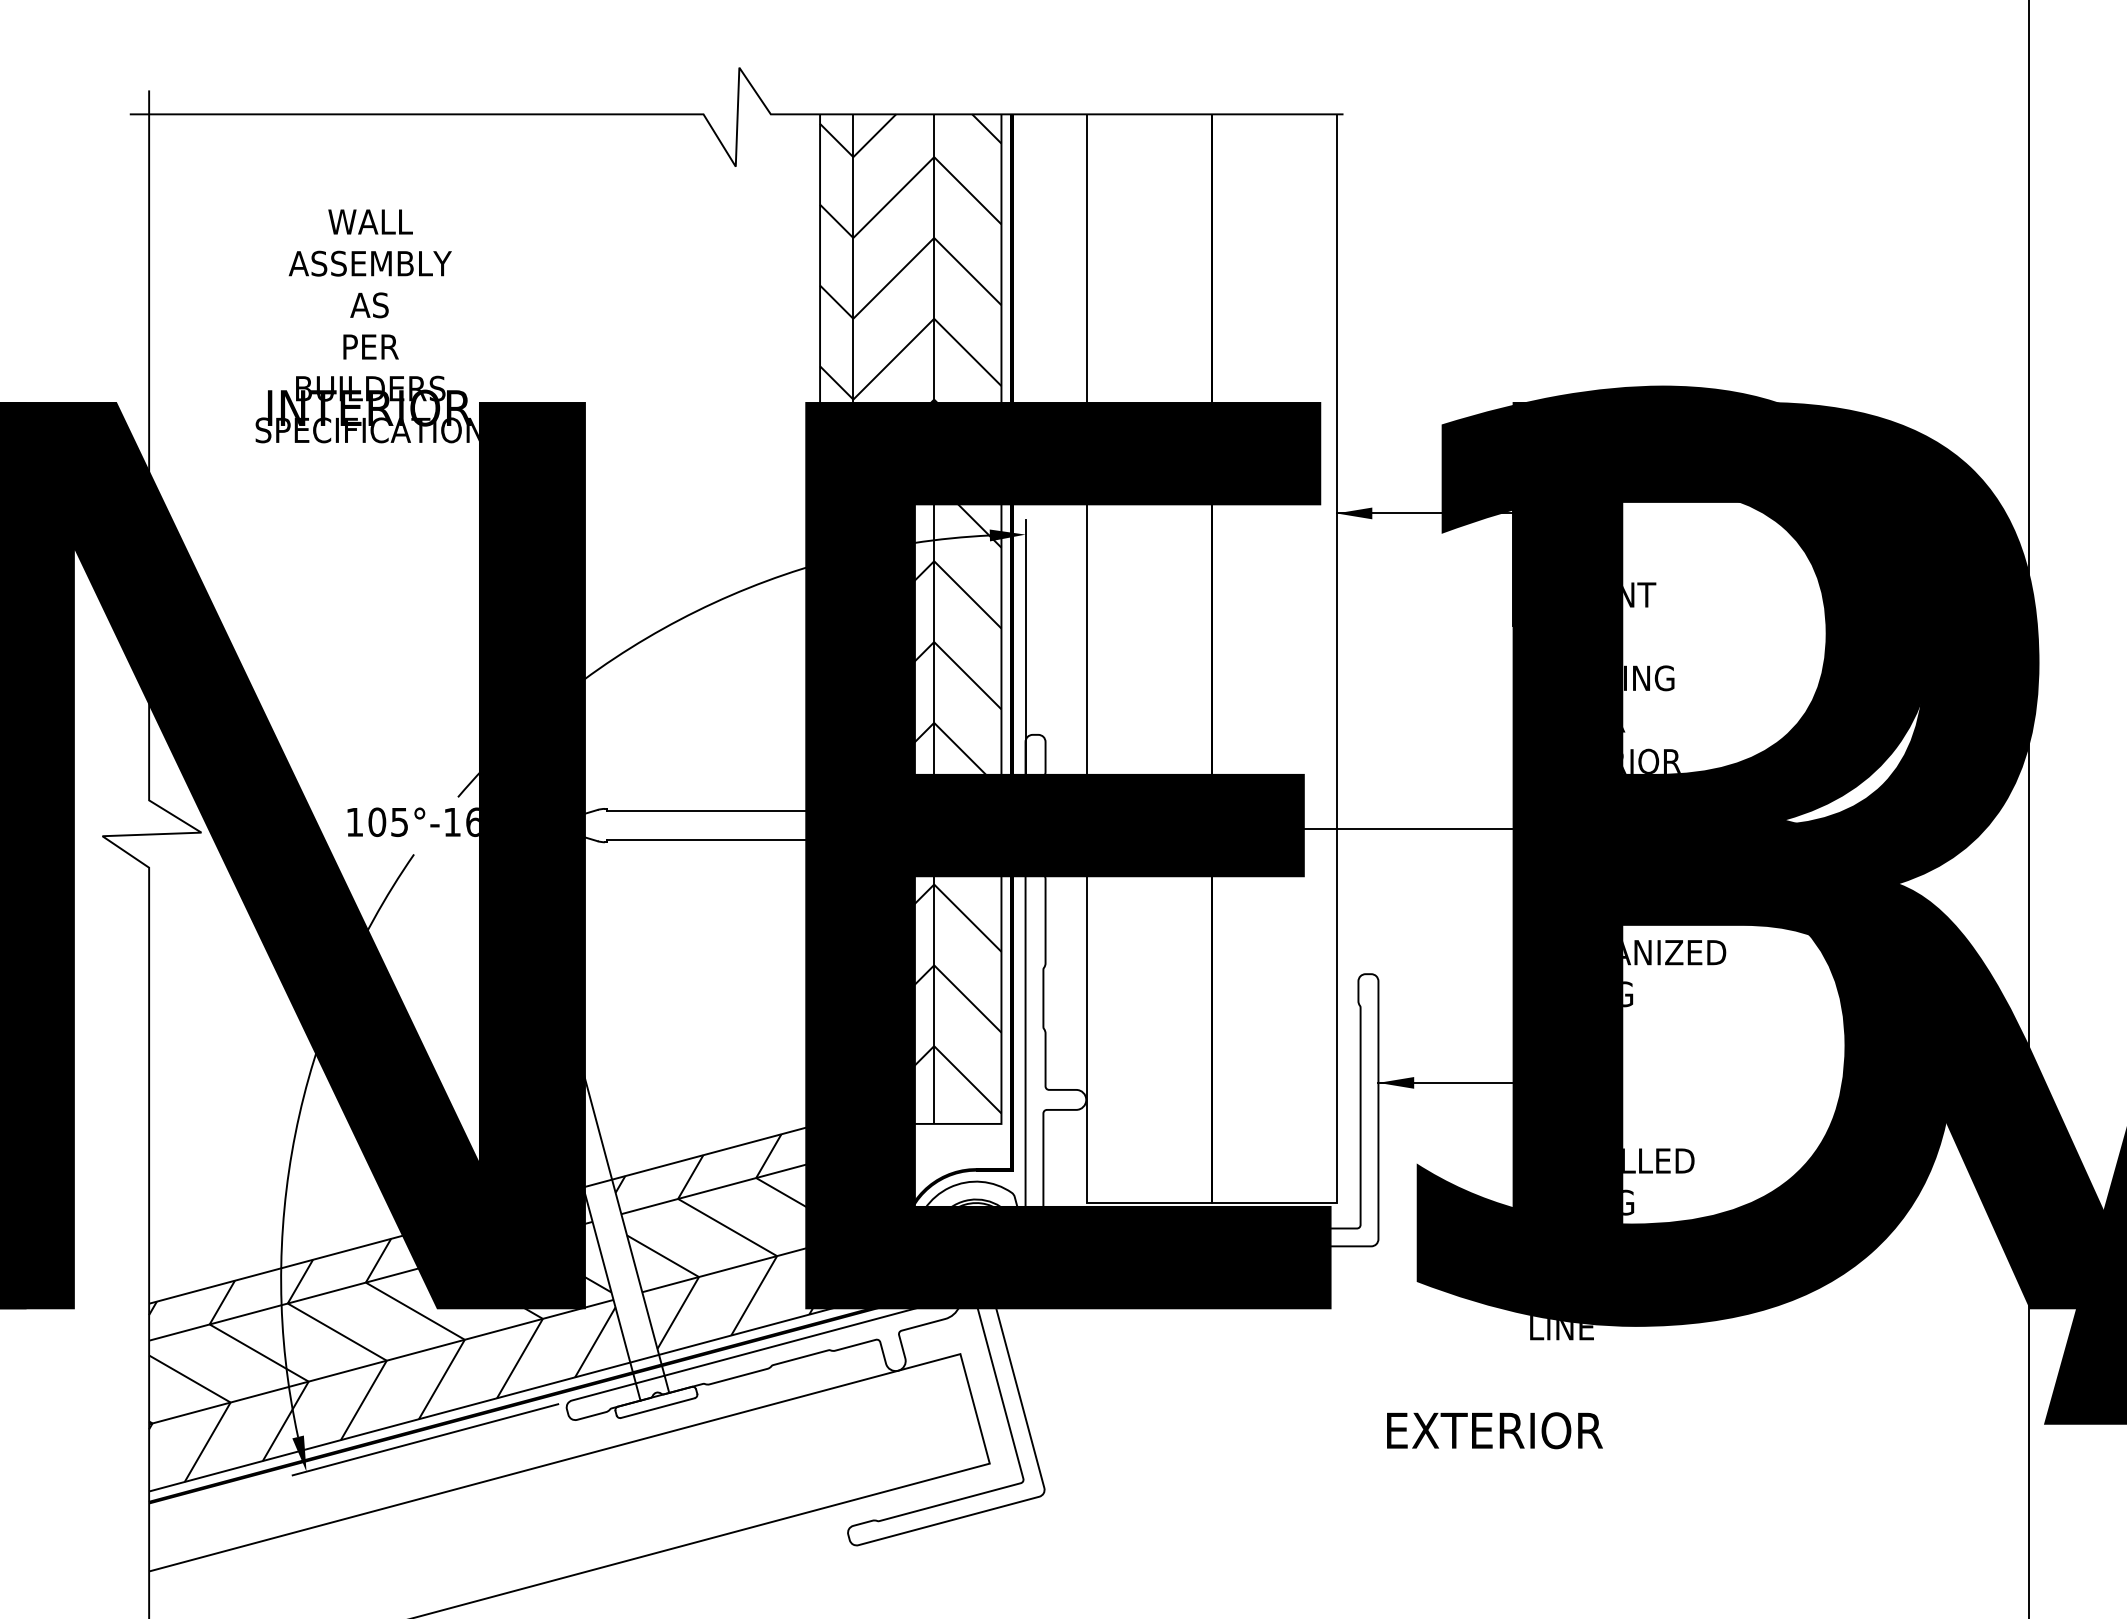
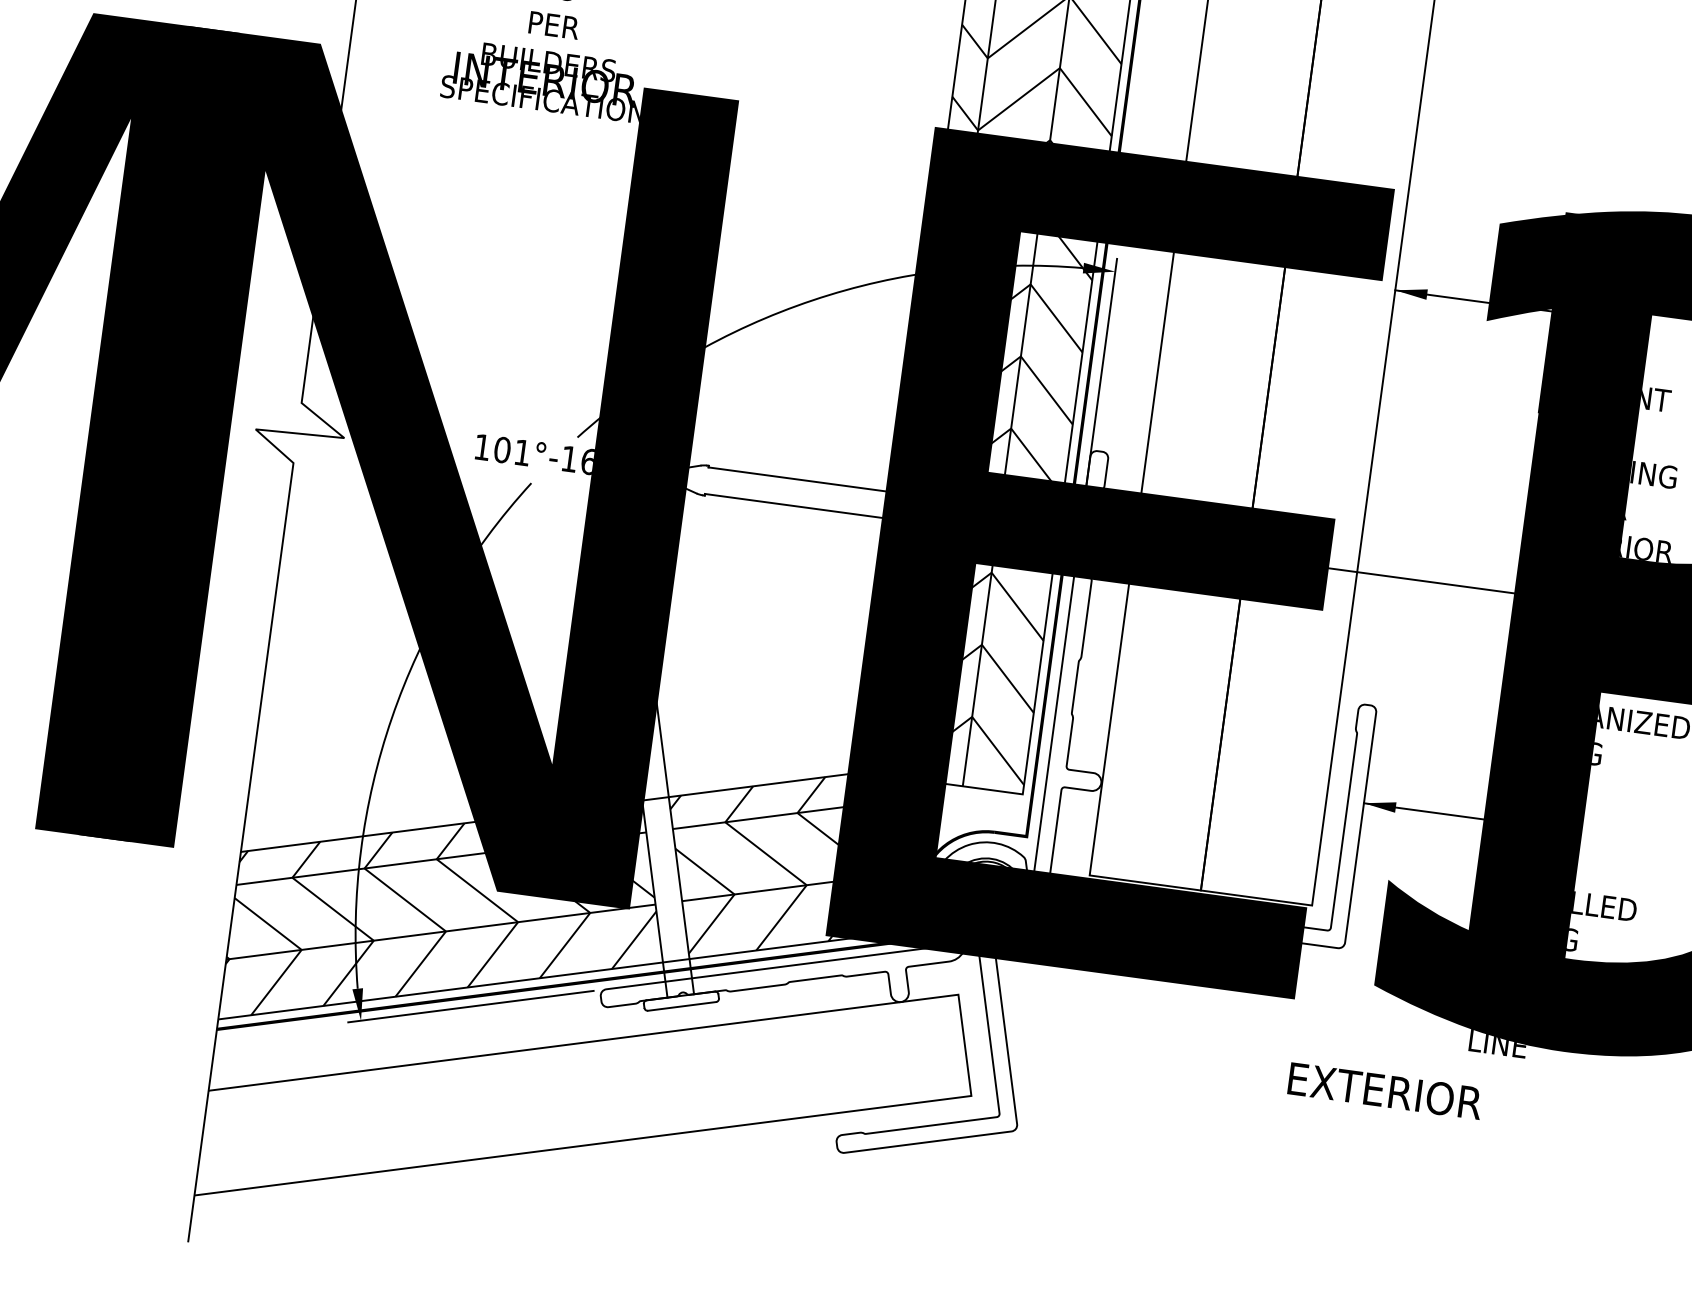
text: (399, 822) -> (522, 452), 105°-160° -> 101°-160°
text: (1494, 1430) -> (1385, 1090), moved

